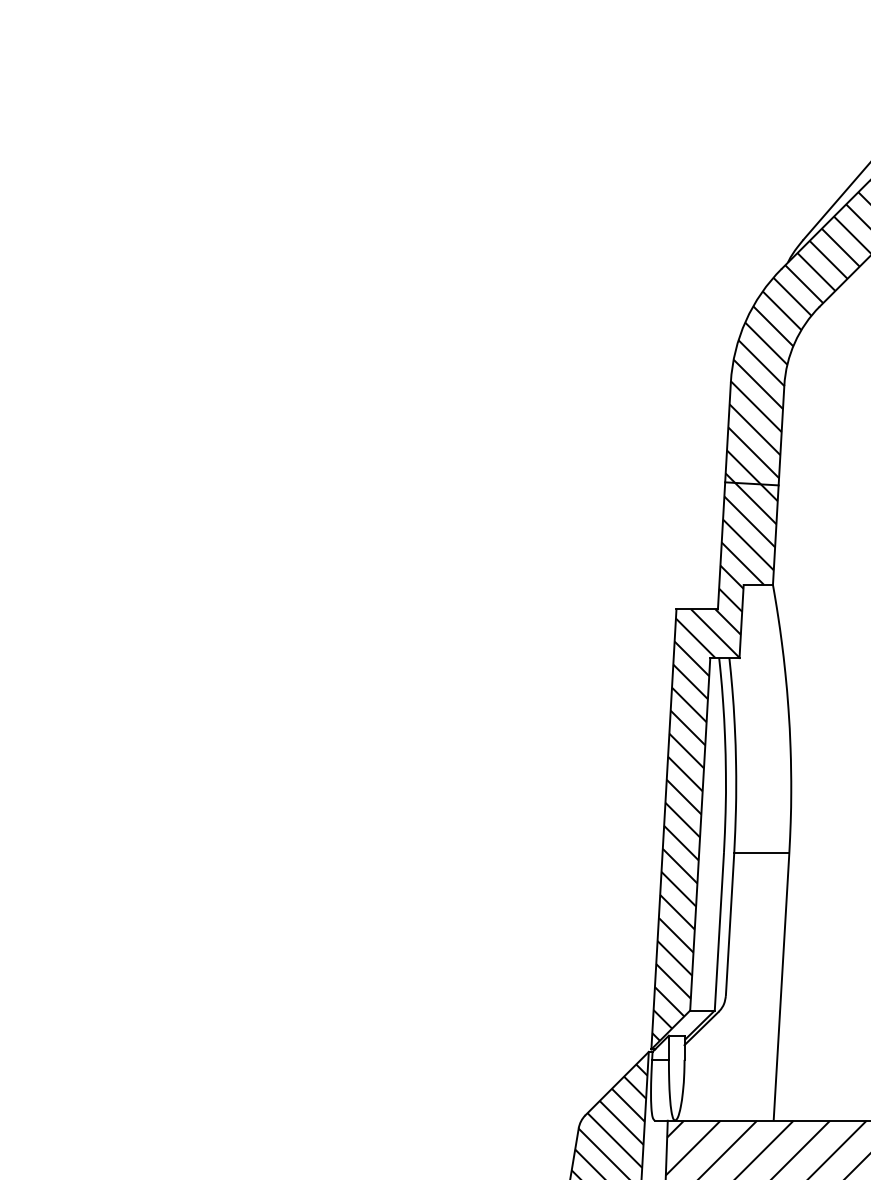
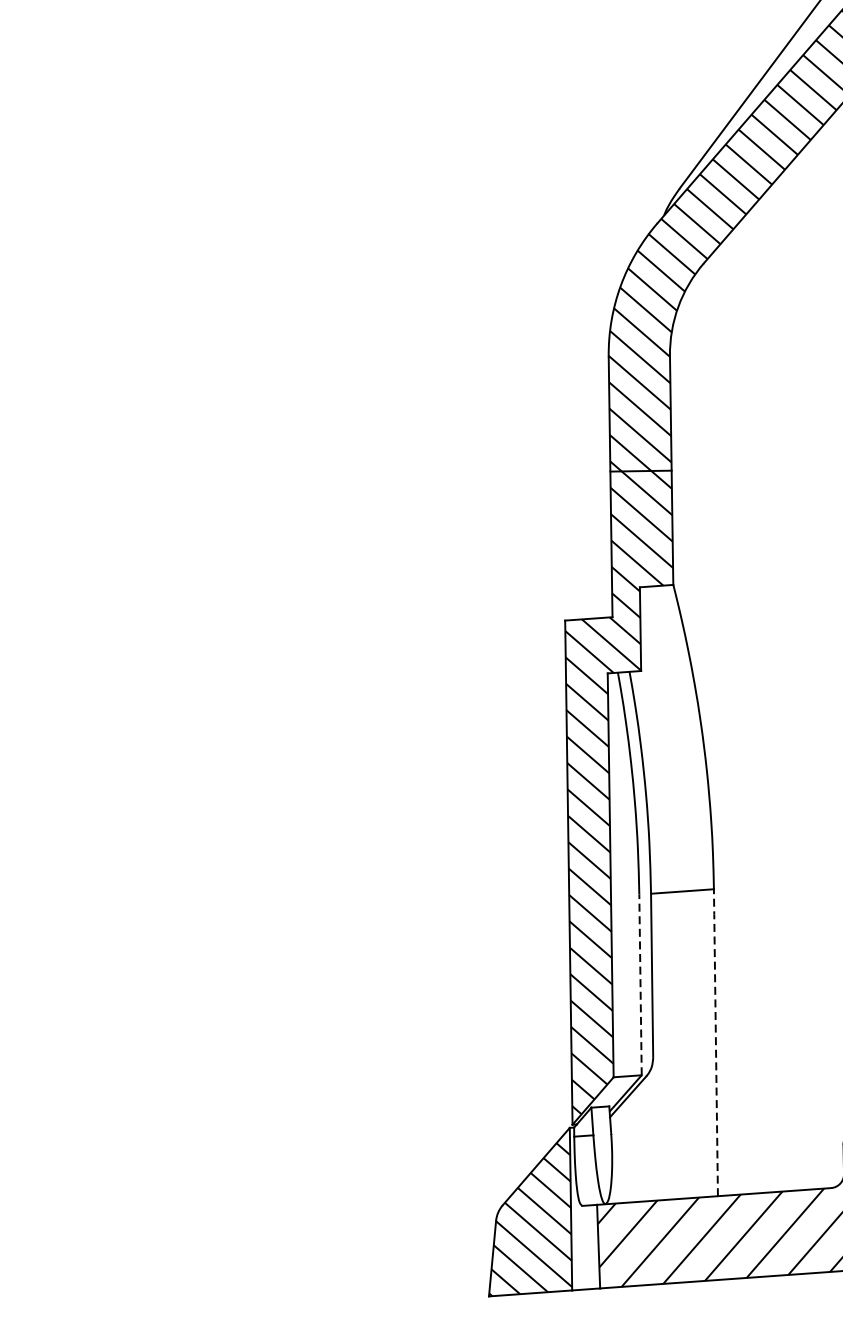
line: (719, 932) -> (640, 985), solid -> dashed
line: (781, 985) -> (715, 1041), solid -> dashed

